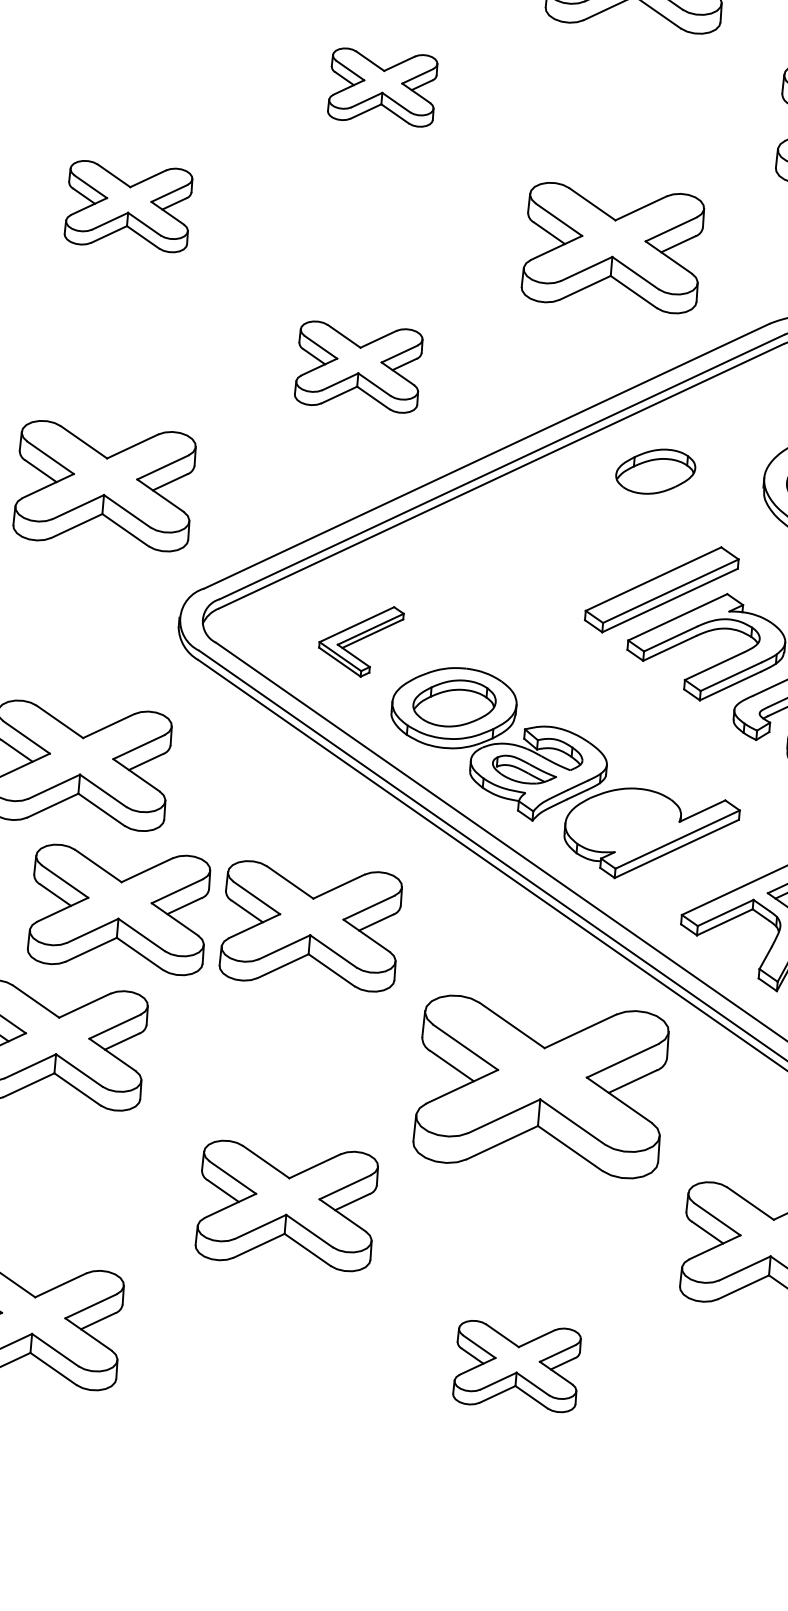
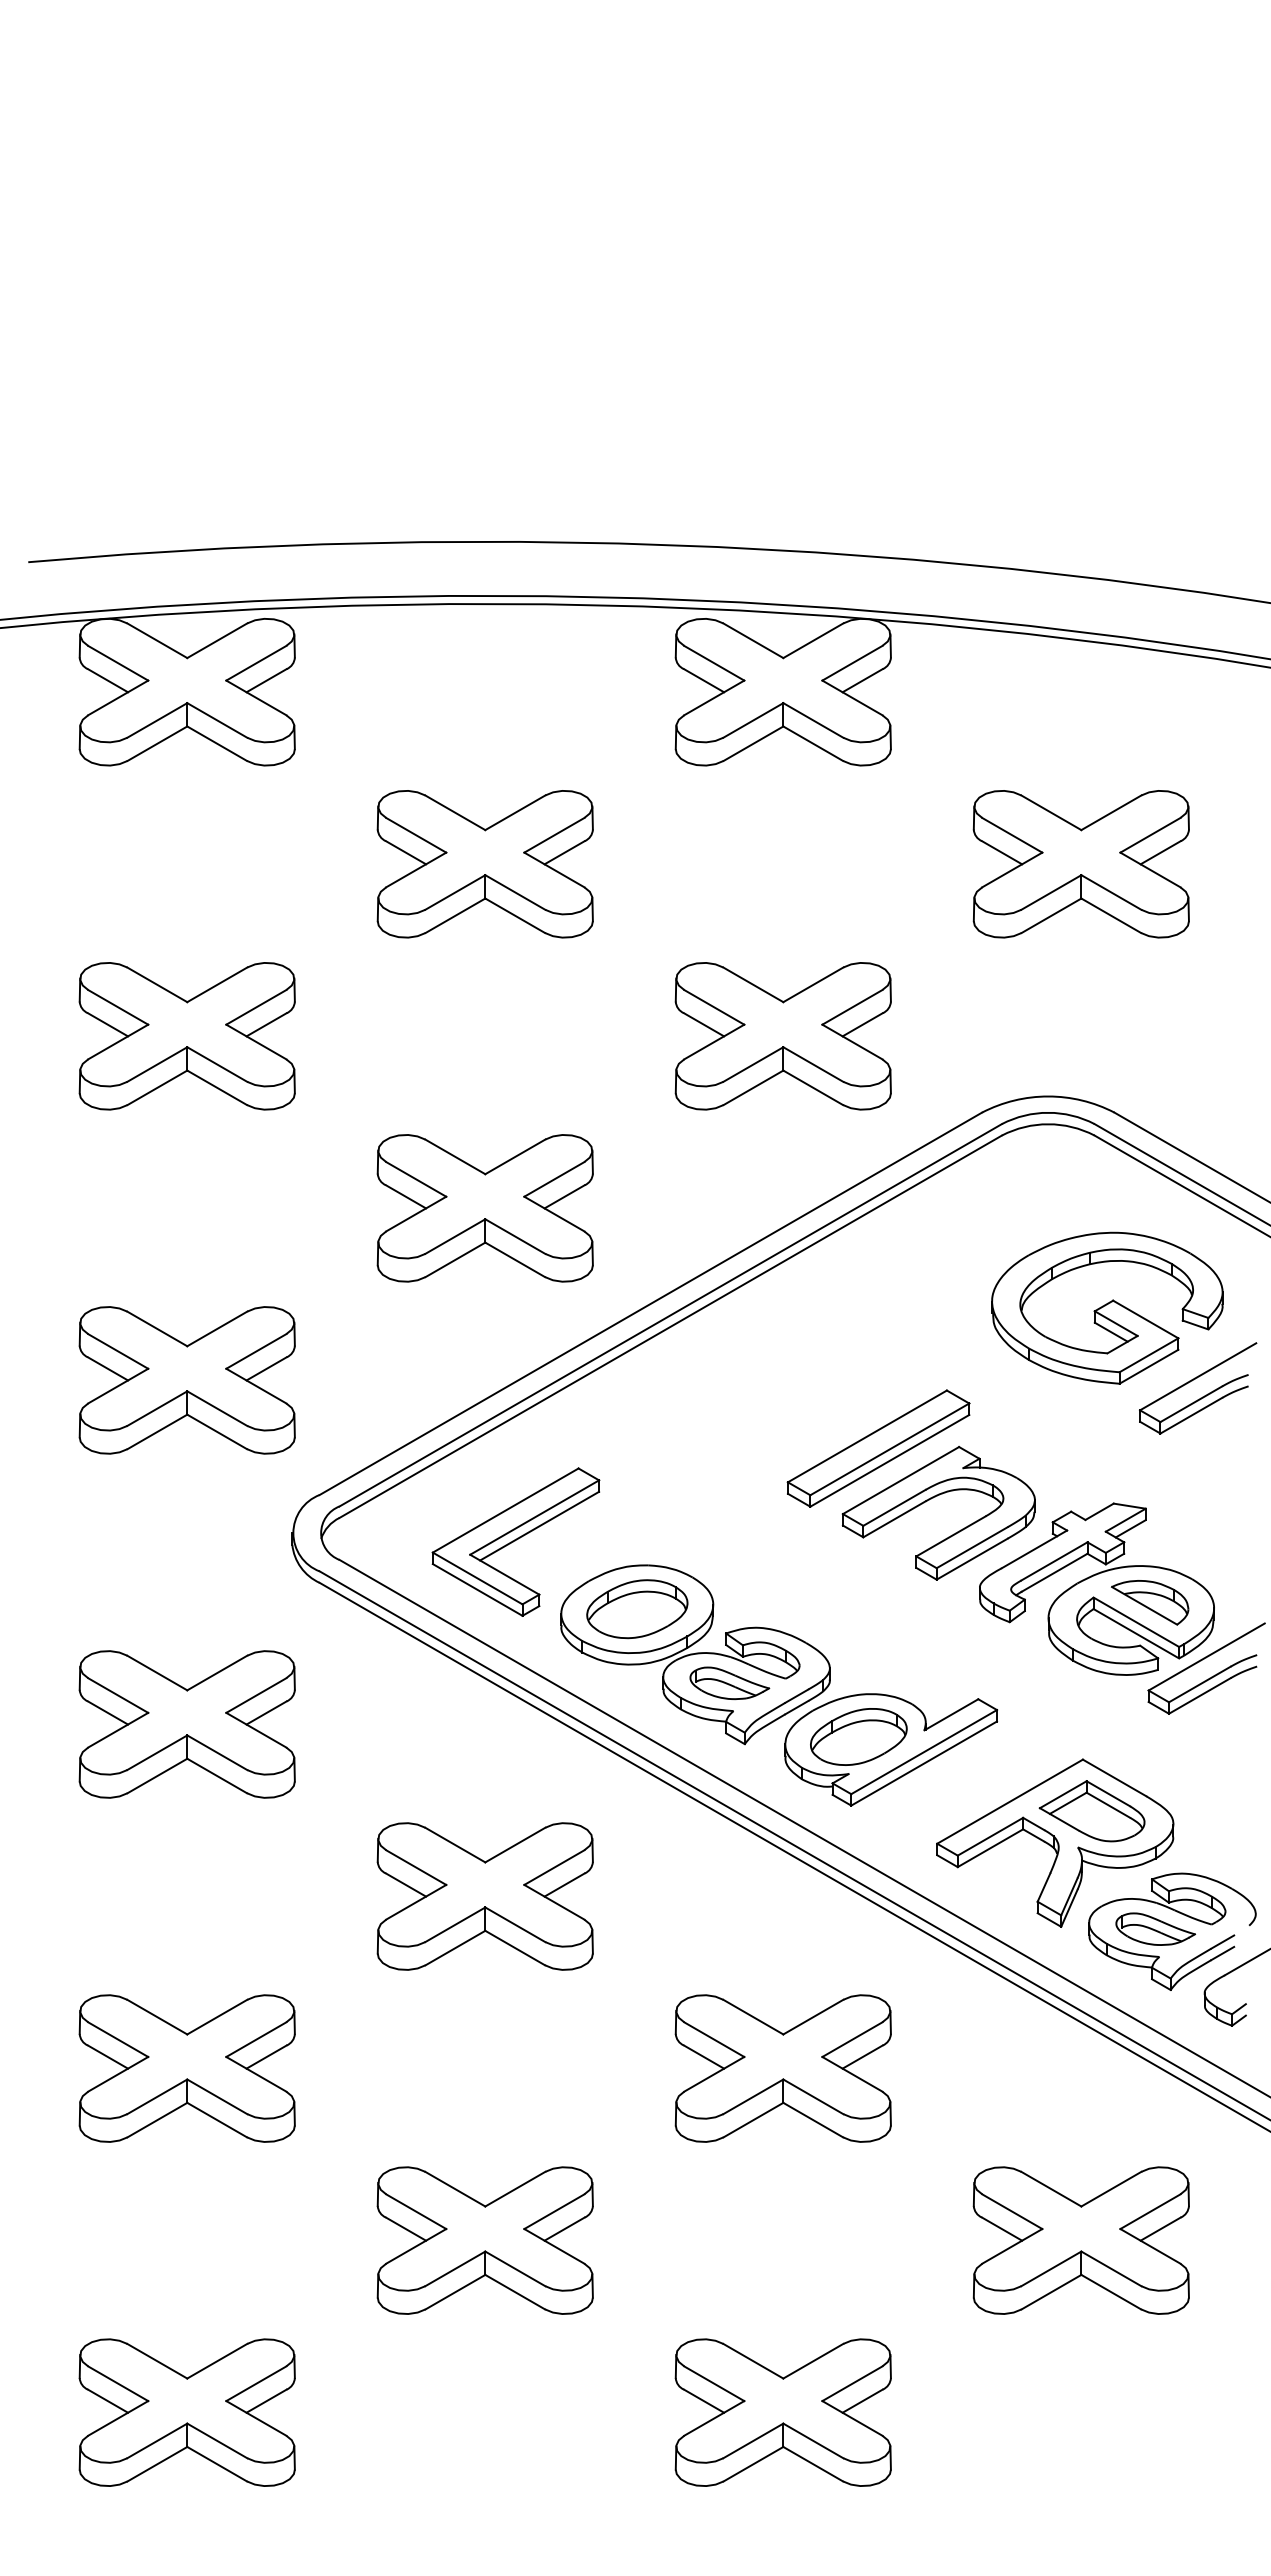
part: (382, 87) -> (484, 864), size x1.67
part: (128, 206) -> (186, 1036), size x1.43
part: (358, 367) -> (484, 1208), size x1.43
part: (655, 471) -> (858, 1736), moved
part: (360, 639) -> (515, 1541), size x1.67
part: (118, 909) -> (248, 1896), removed
part: (540, 1086) -> (782, 2068), size x0.71
part: (516, 1366) -> (782, 2412), size x1.43

